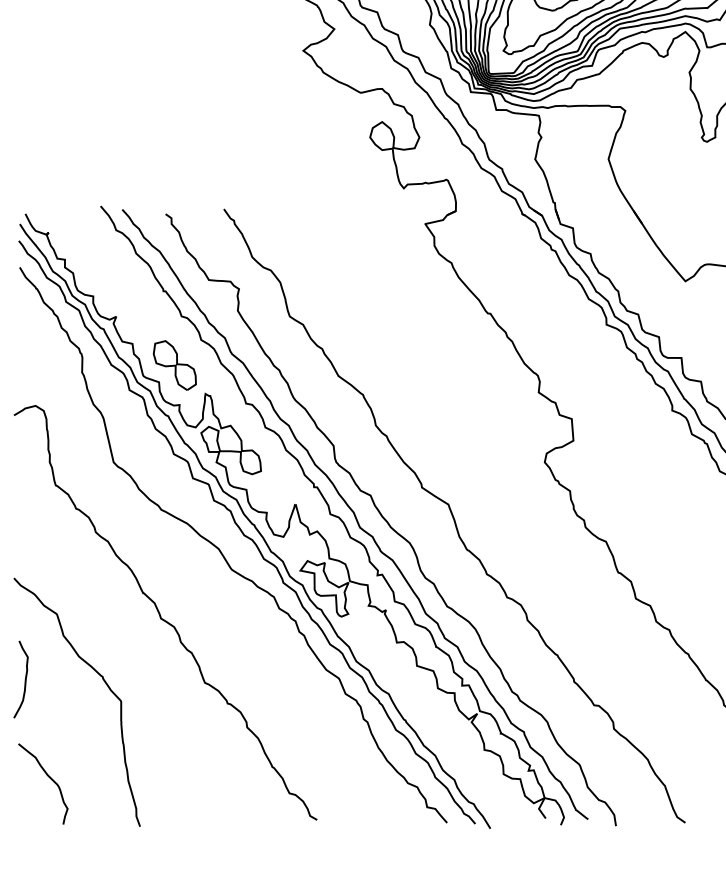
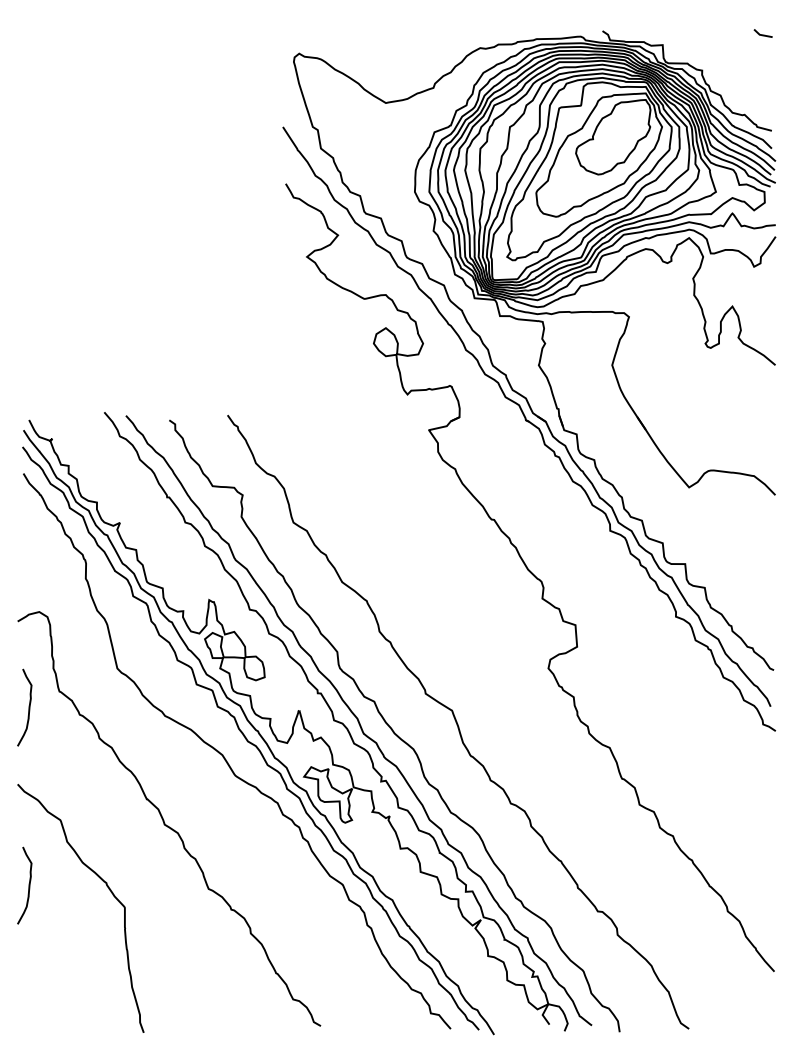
part: (174, 365) -> (178, 571), removed
curve: (24, 501) -> (28, 707), added
curve: (48, 777) -> (52, 983), removed

